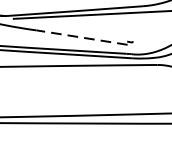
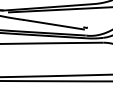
line: (81, 37) -> (53, 24), dashed -> solid

